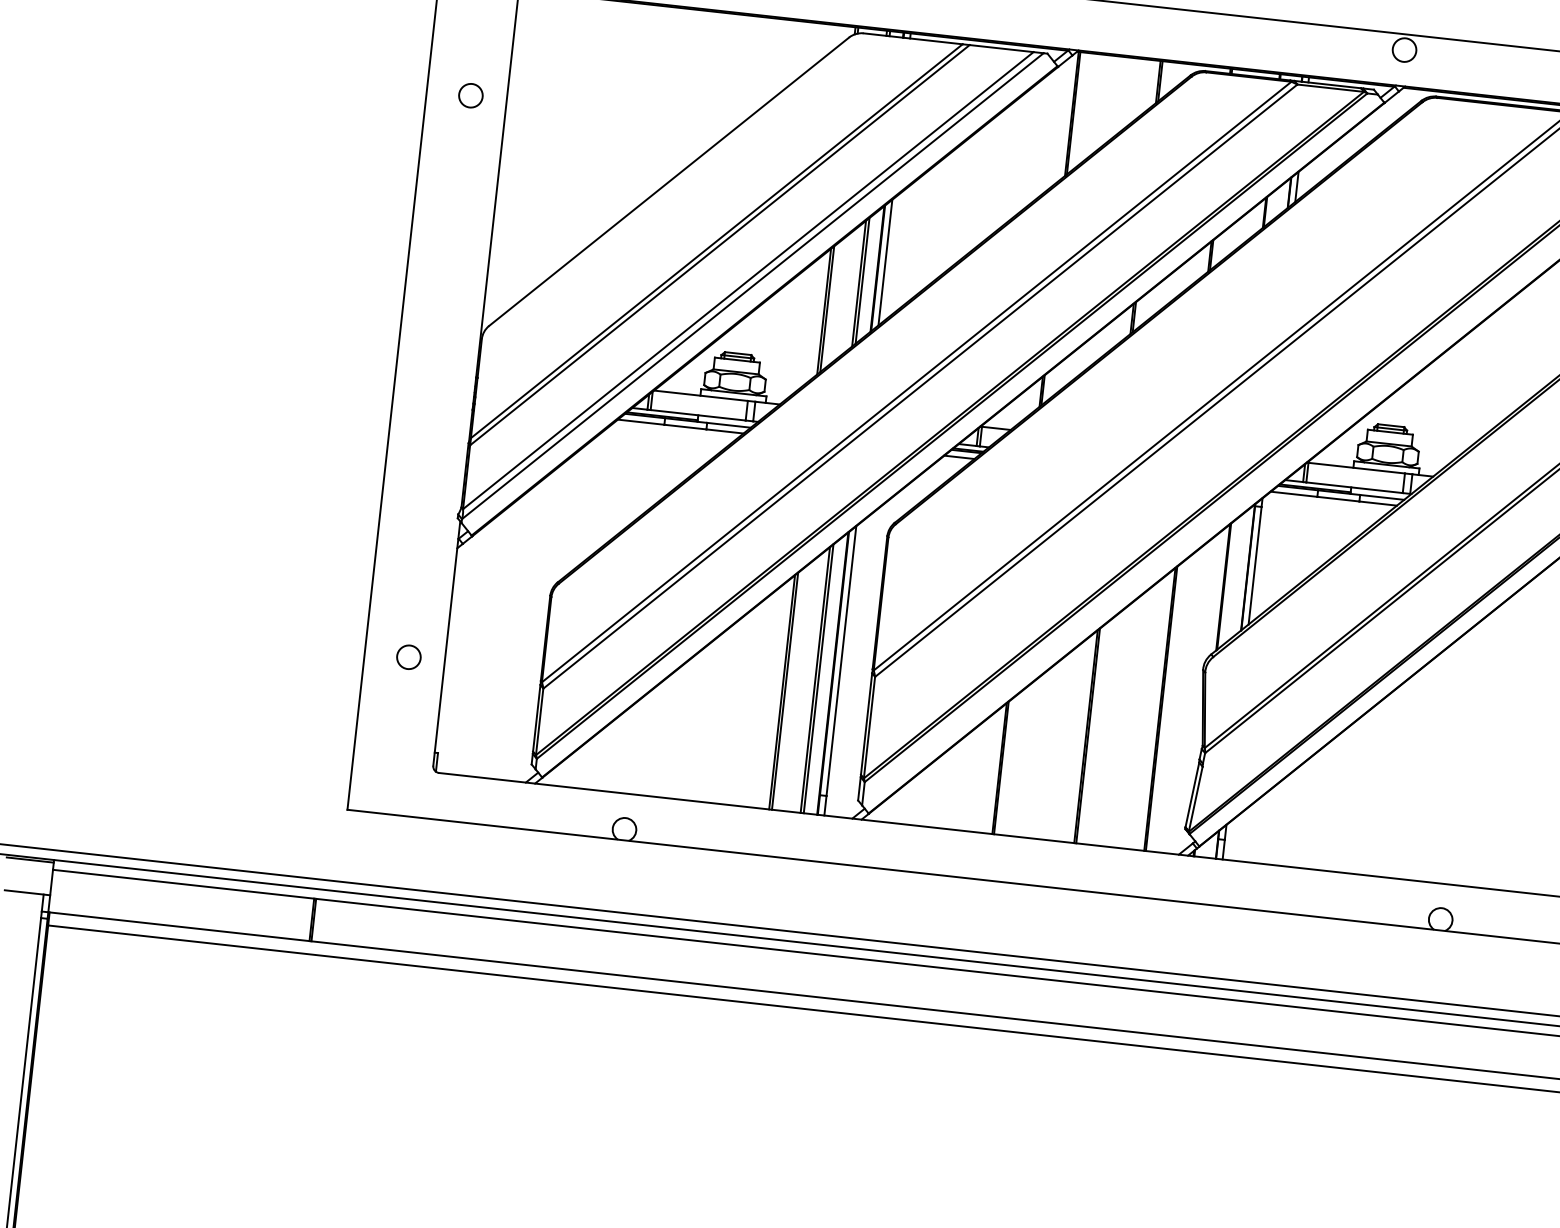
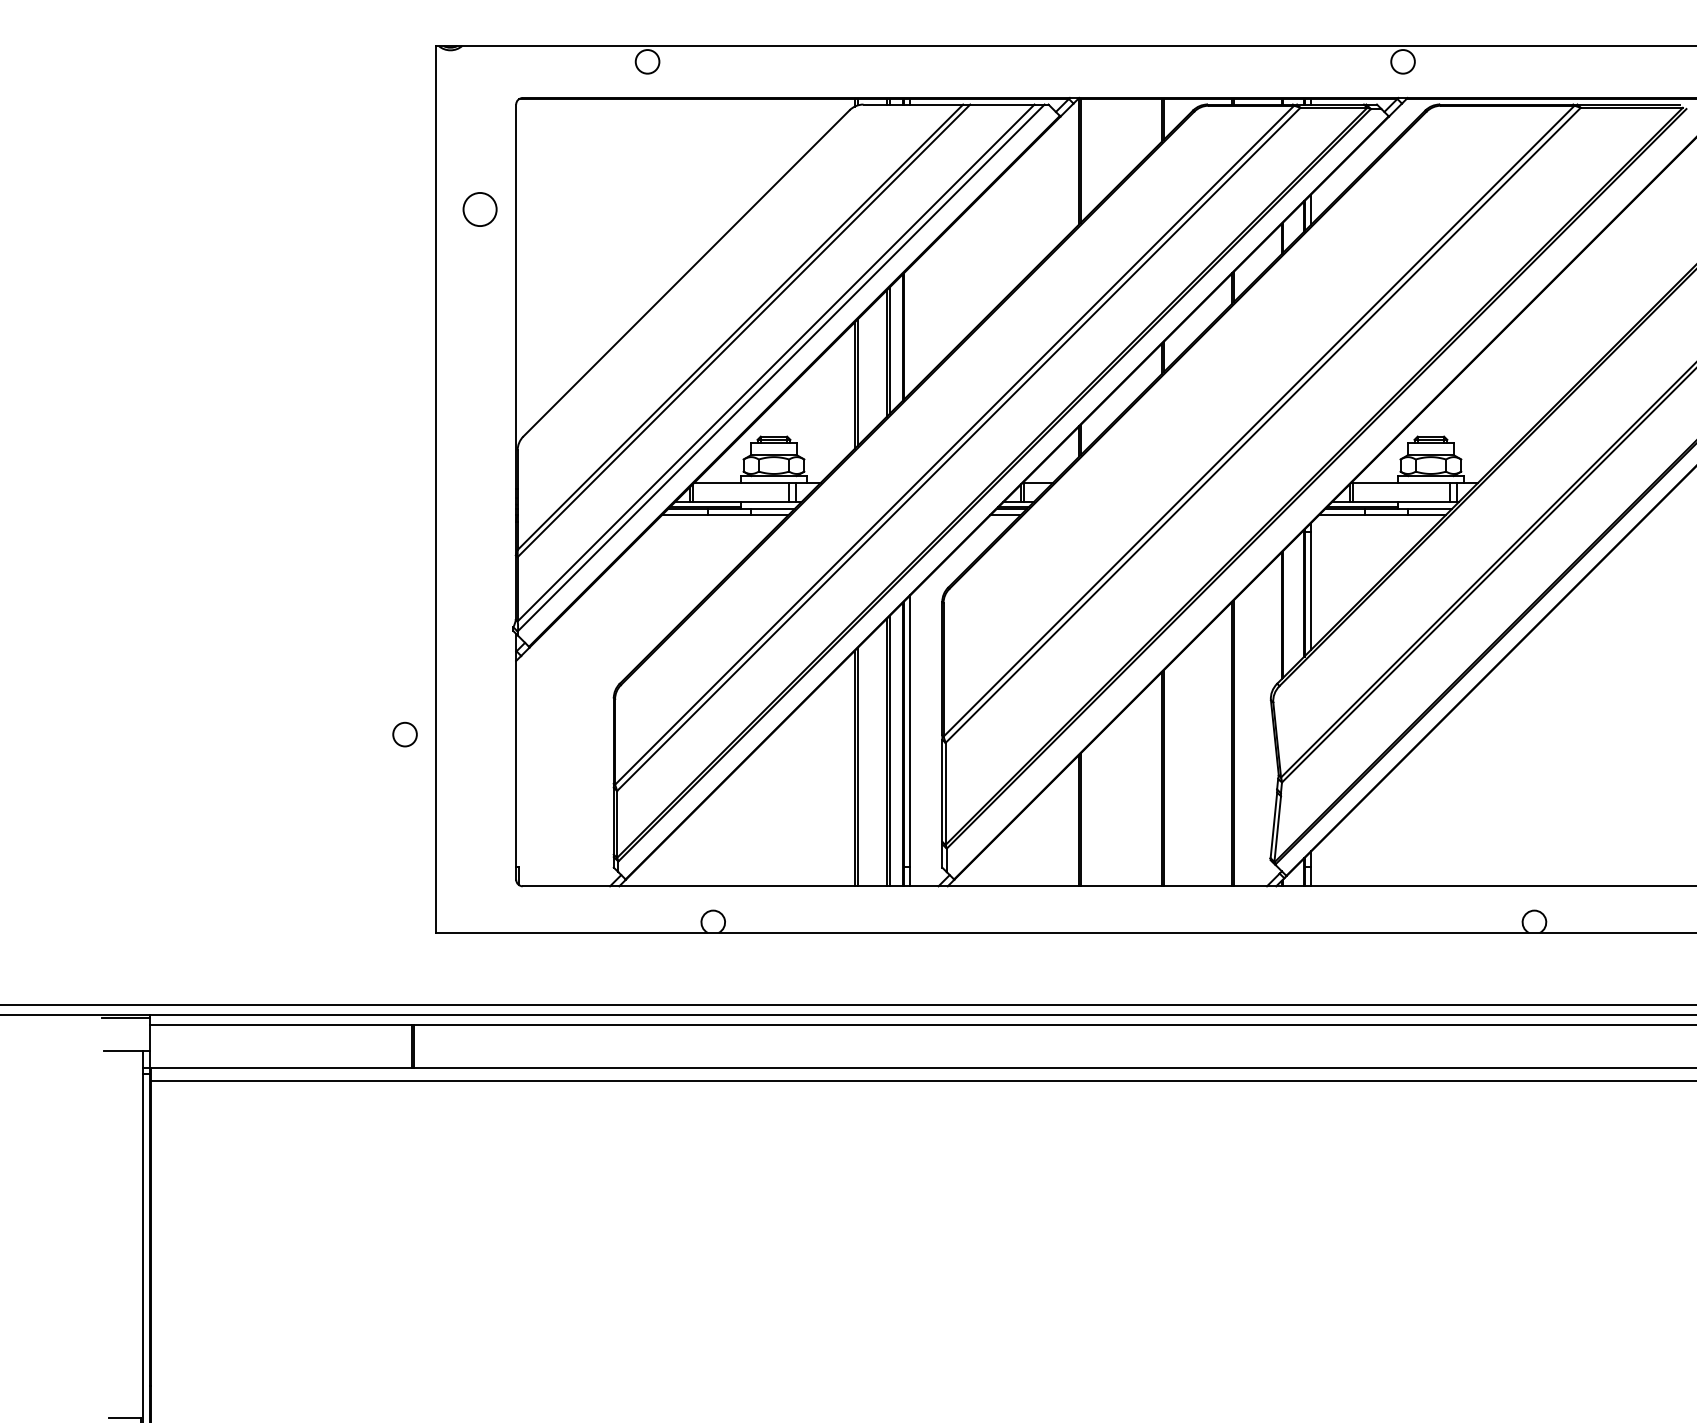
circle: (470, 95) -> (479, 209), size x1.4
line: (885, 262) -> (910, 329), removed
circle: (408, 657) -> (404, 734), moved

